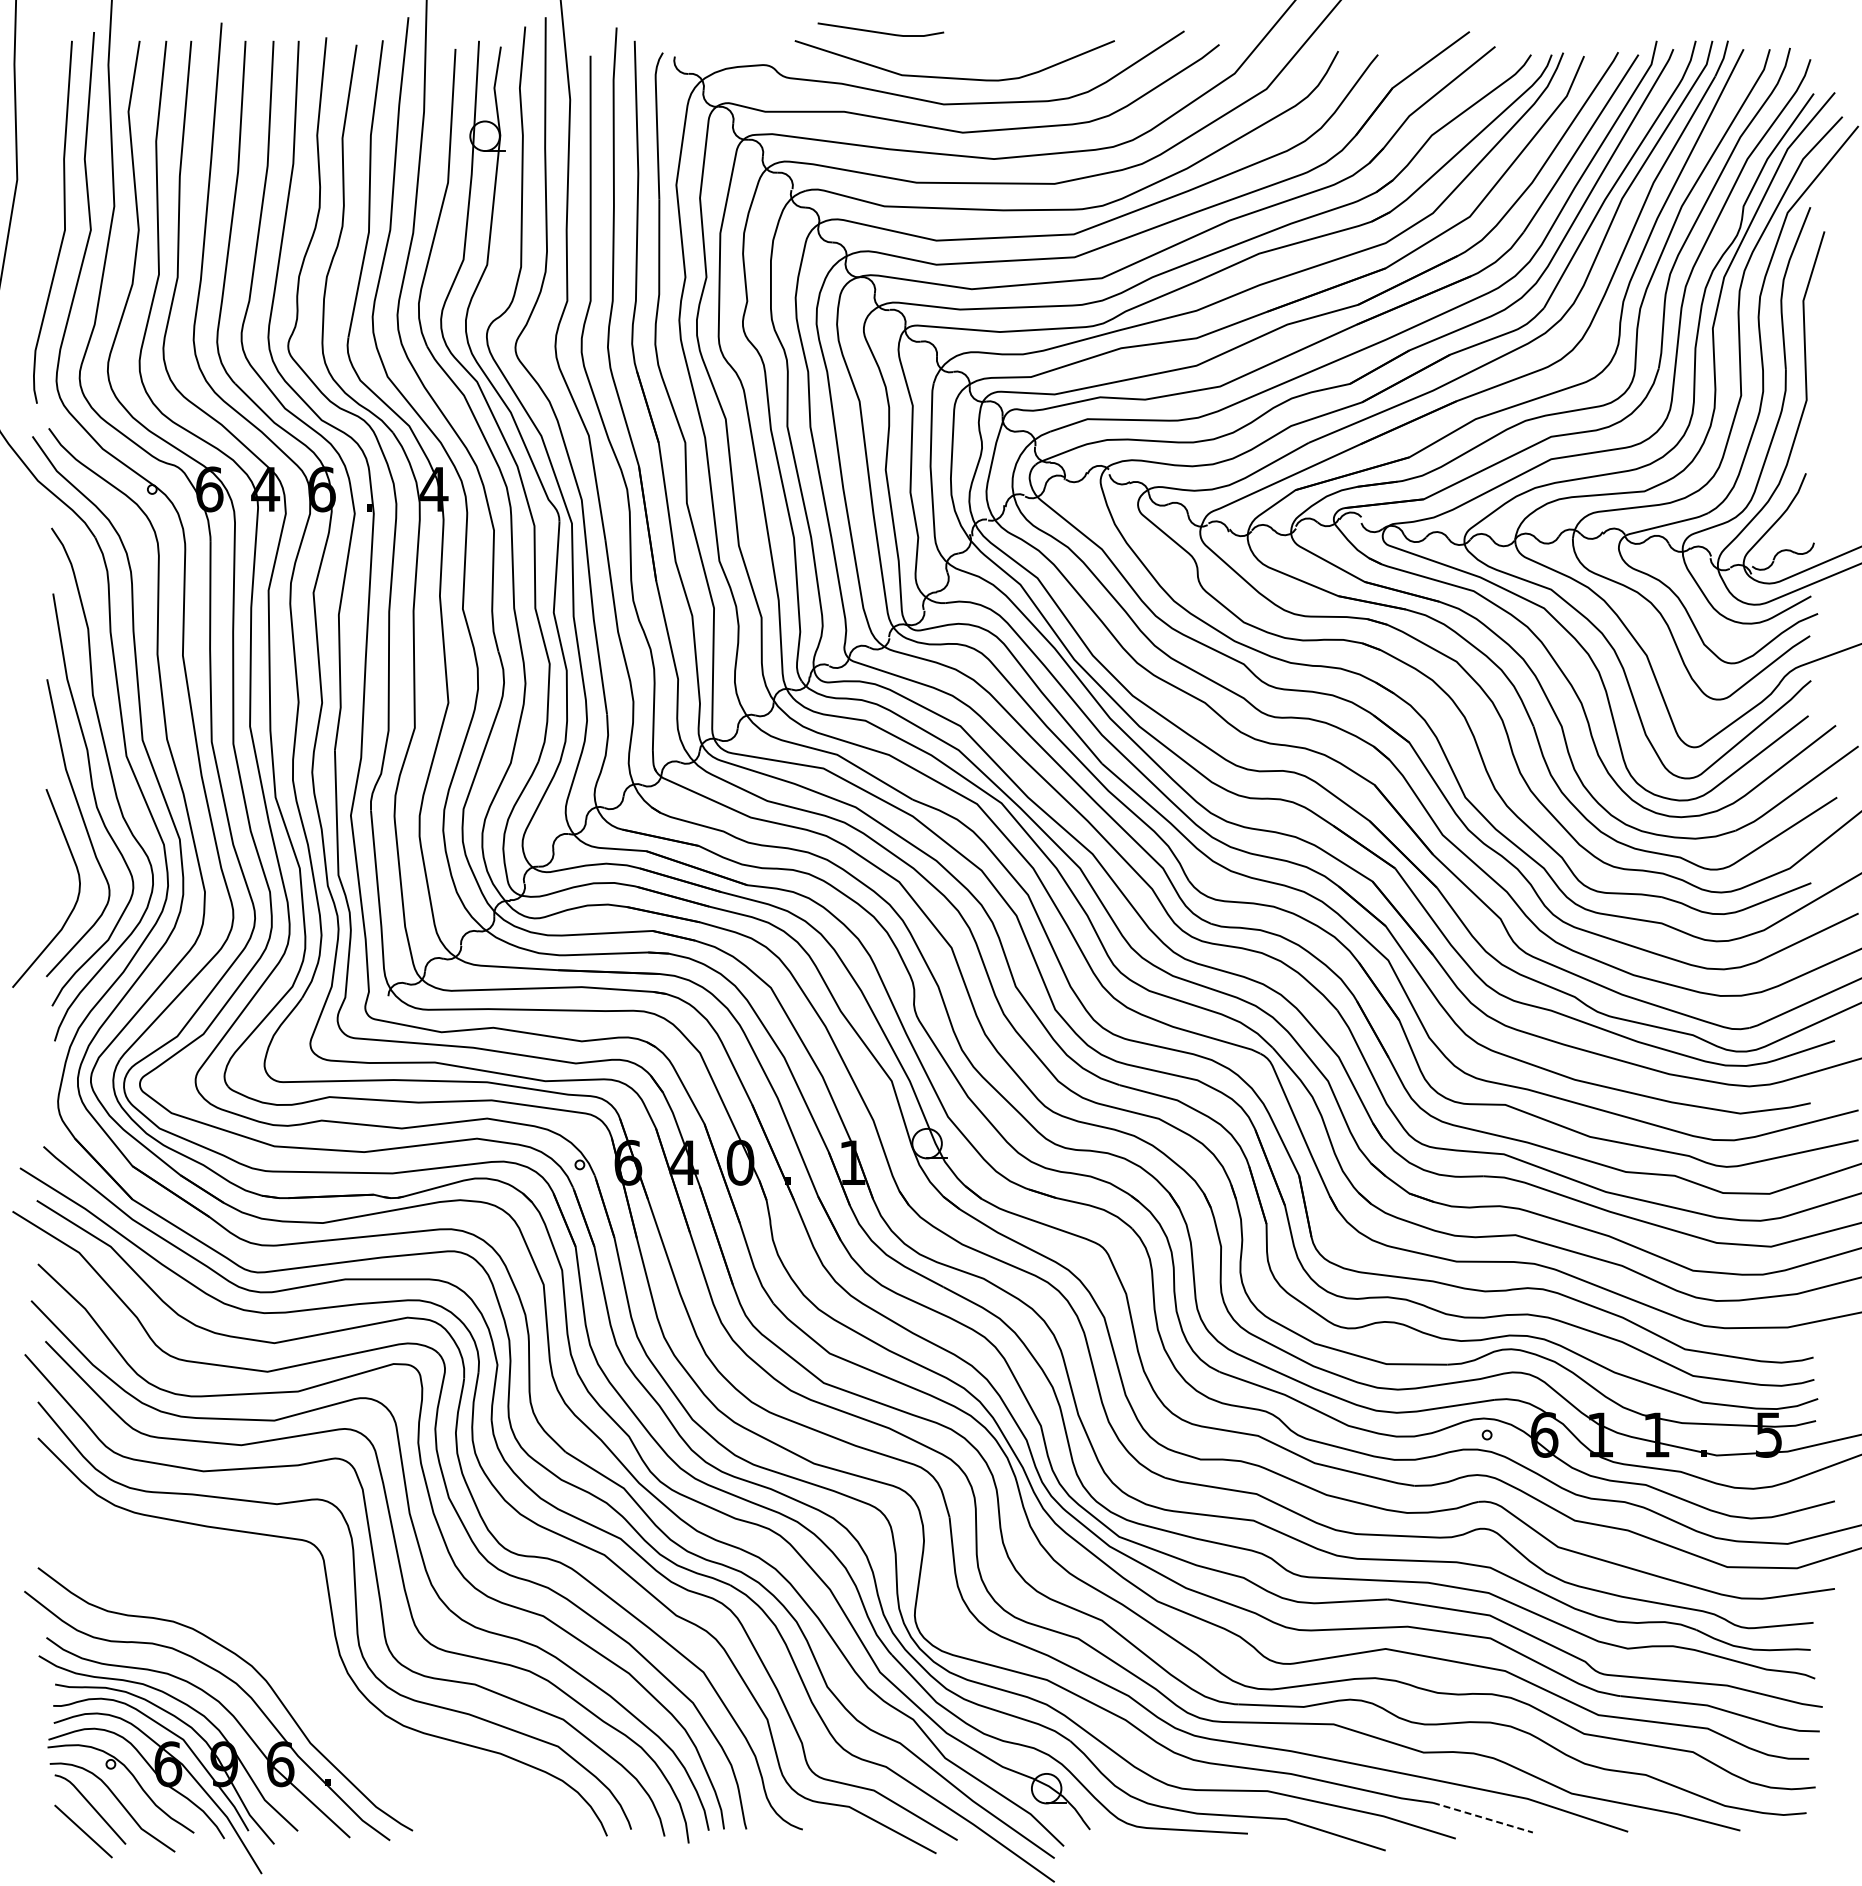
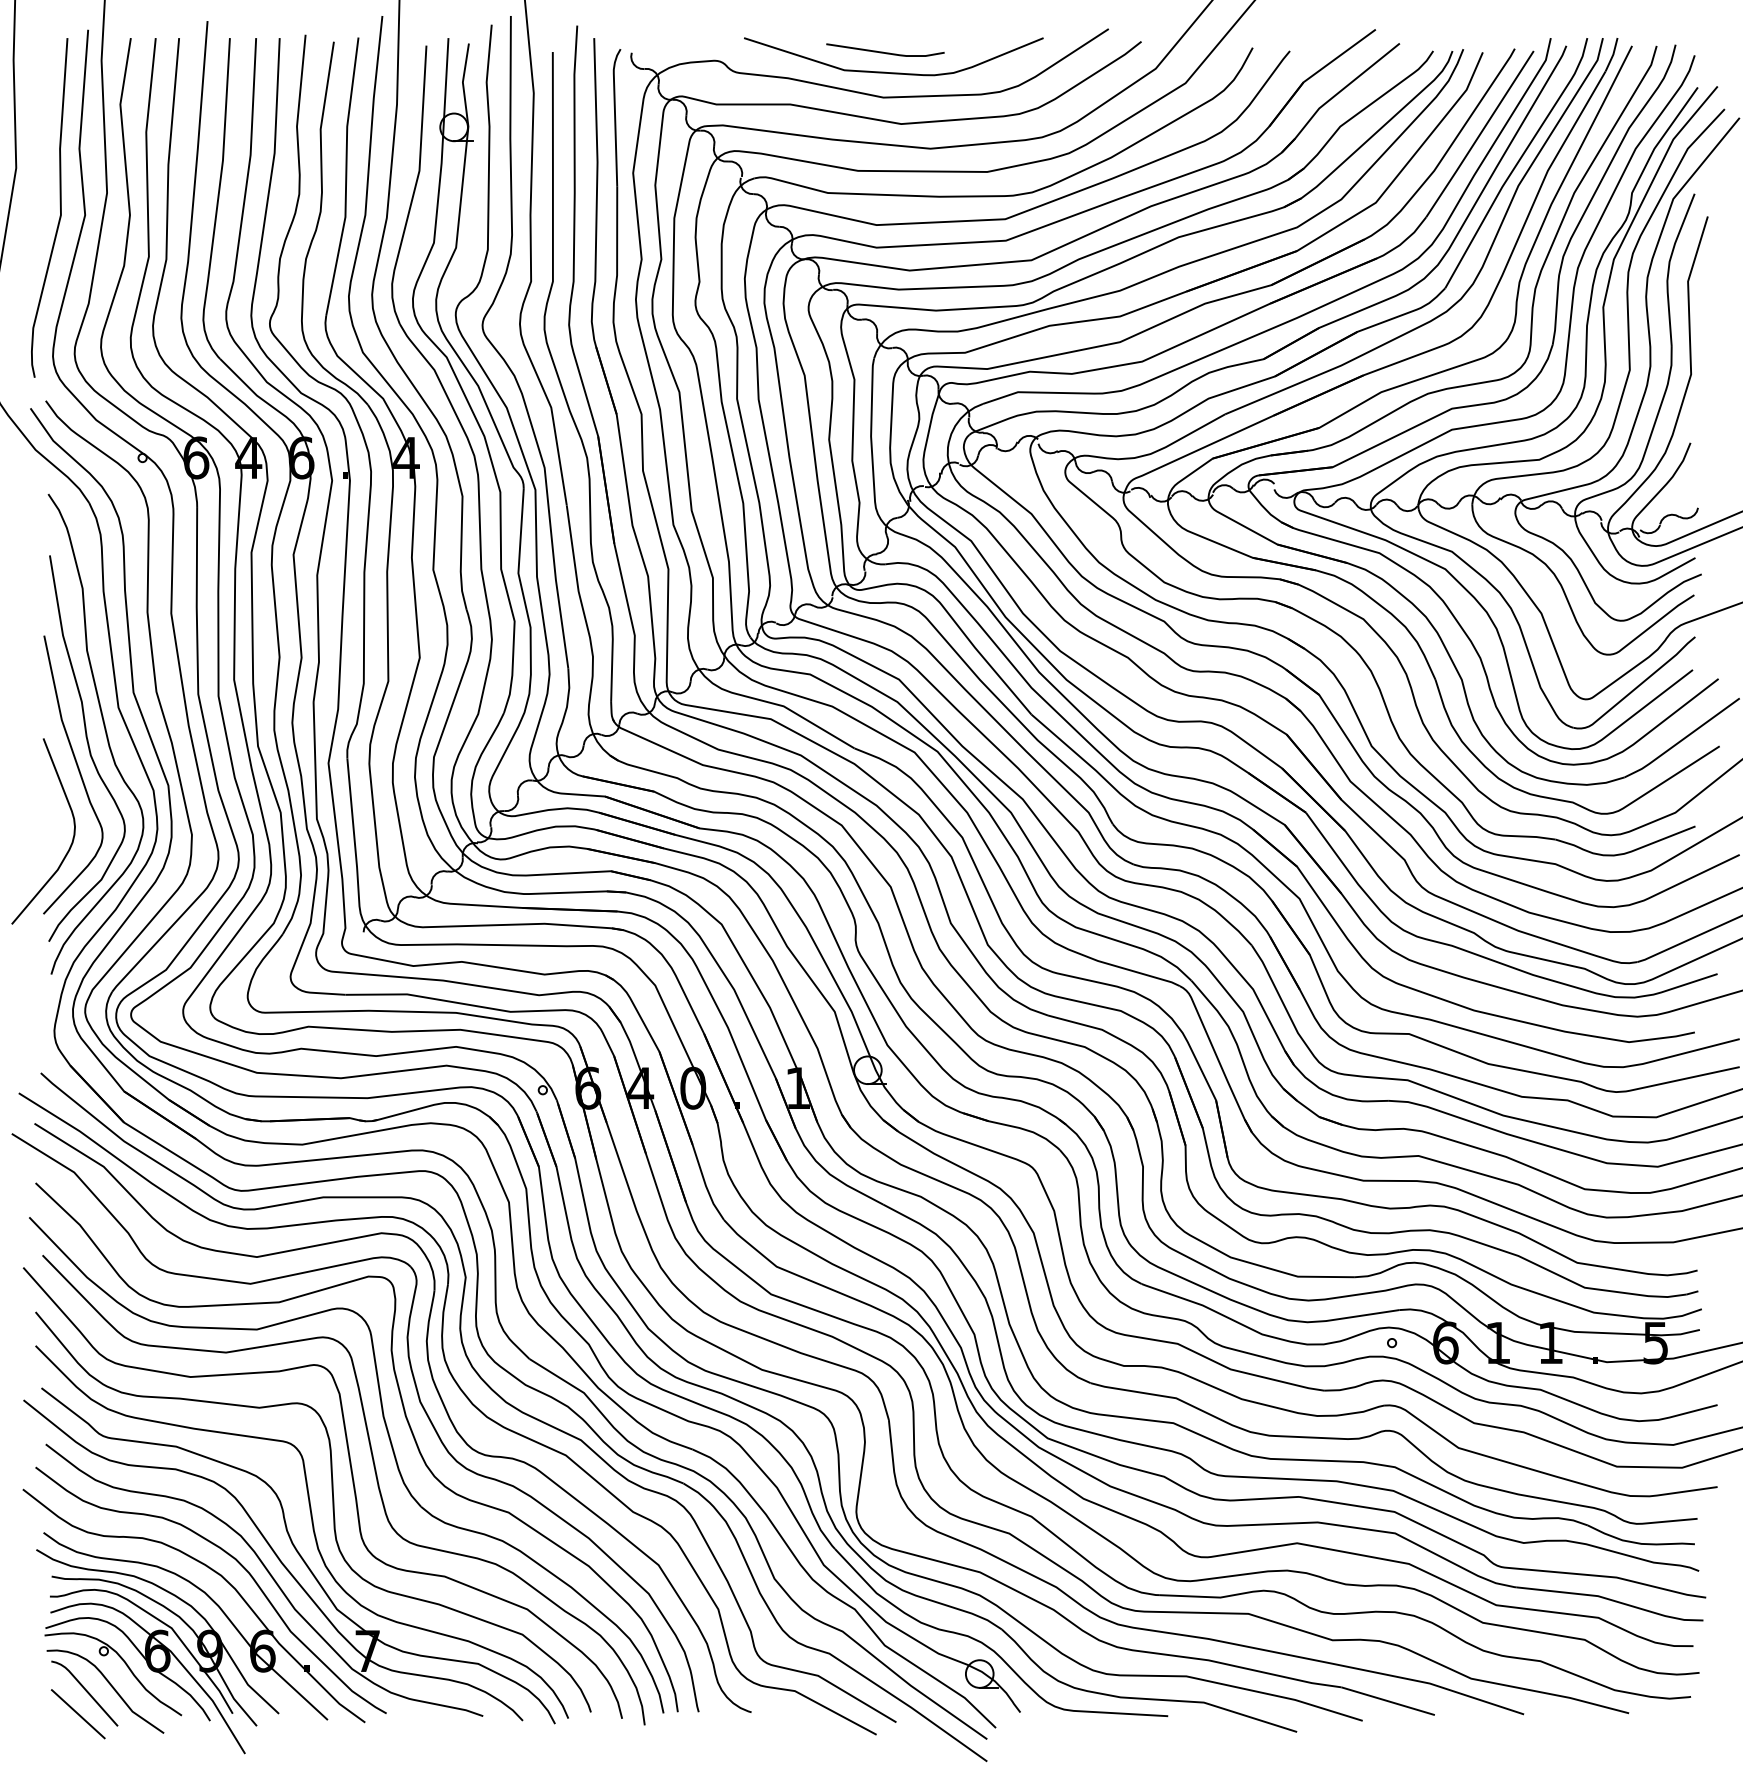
line: (880, 31) -> (885, 51), moved
part: (315, 1656) -> (295, 1550), added
line: (1483, 1817) -> (1388, 1701), dashed -> solid

